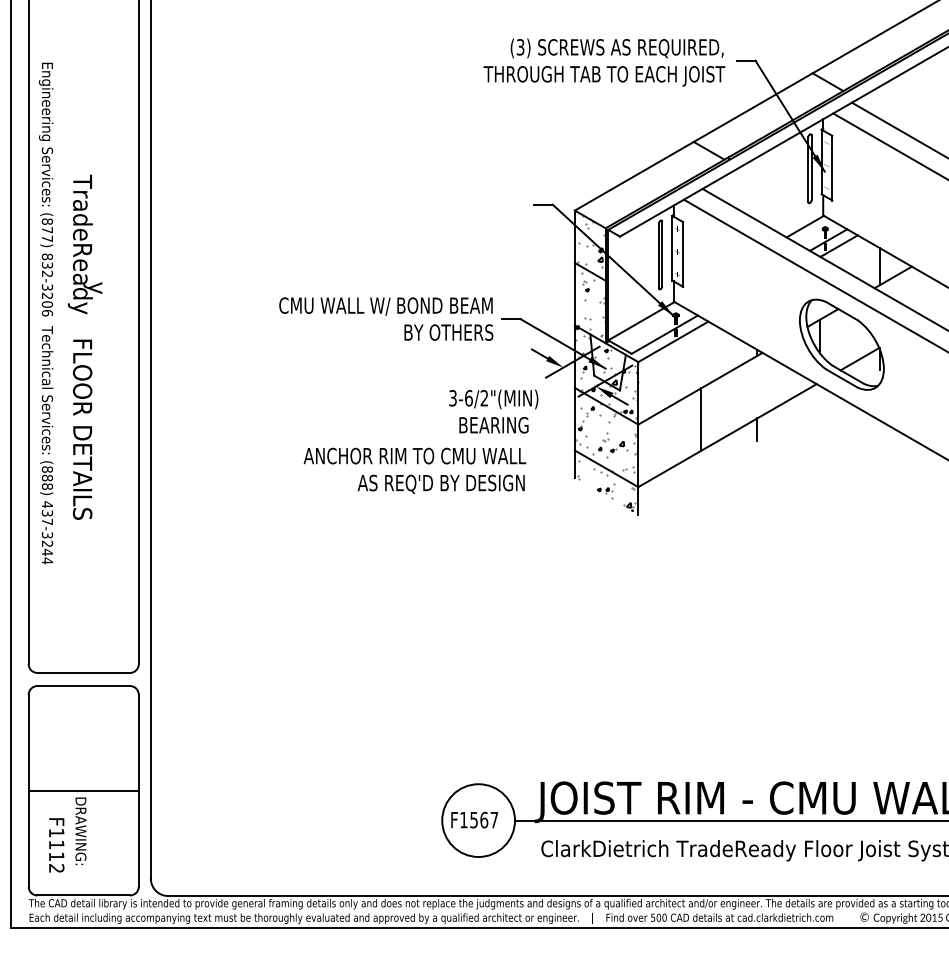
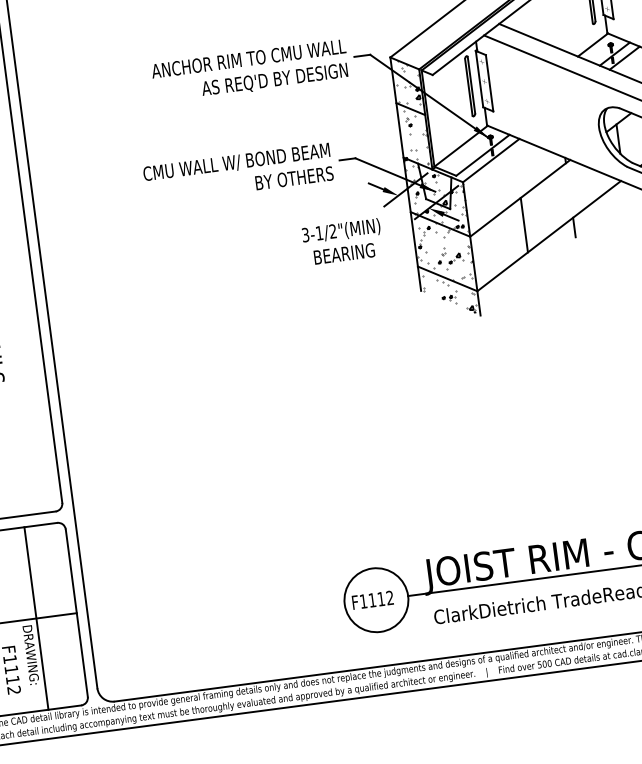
text: (468, 398) -> (319, 233), 3-6/2"(MIN) -> 3-1/2"(MIN)
text: (414, 470) -> (249, 71), moved
line: (92, 790) -> (36, 618), added
text: (484, 819) -> (381, 598), F1567 -> F1112

